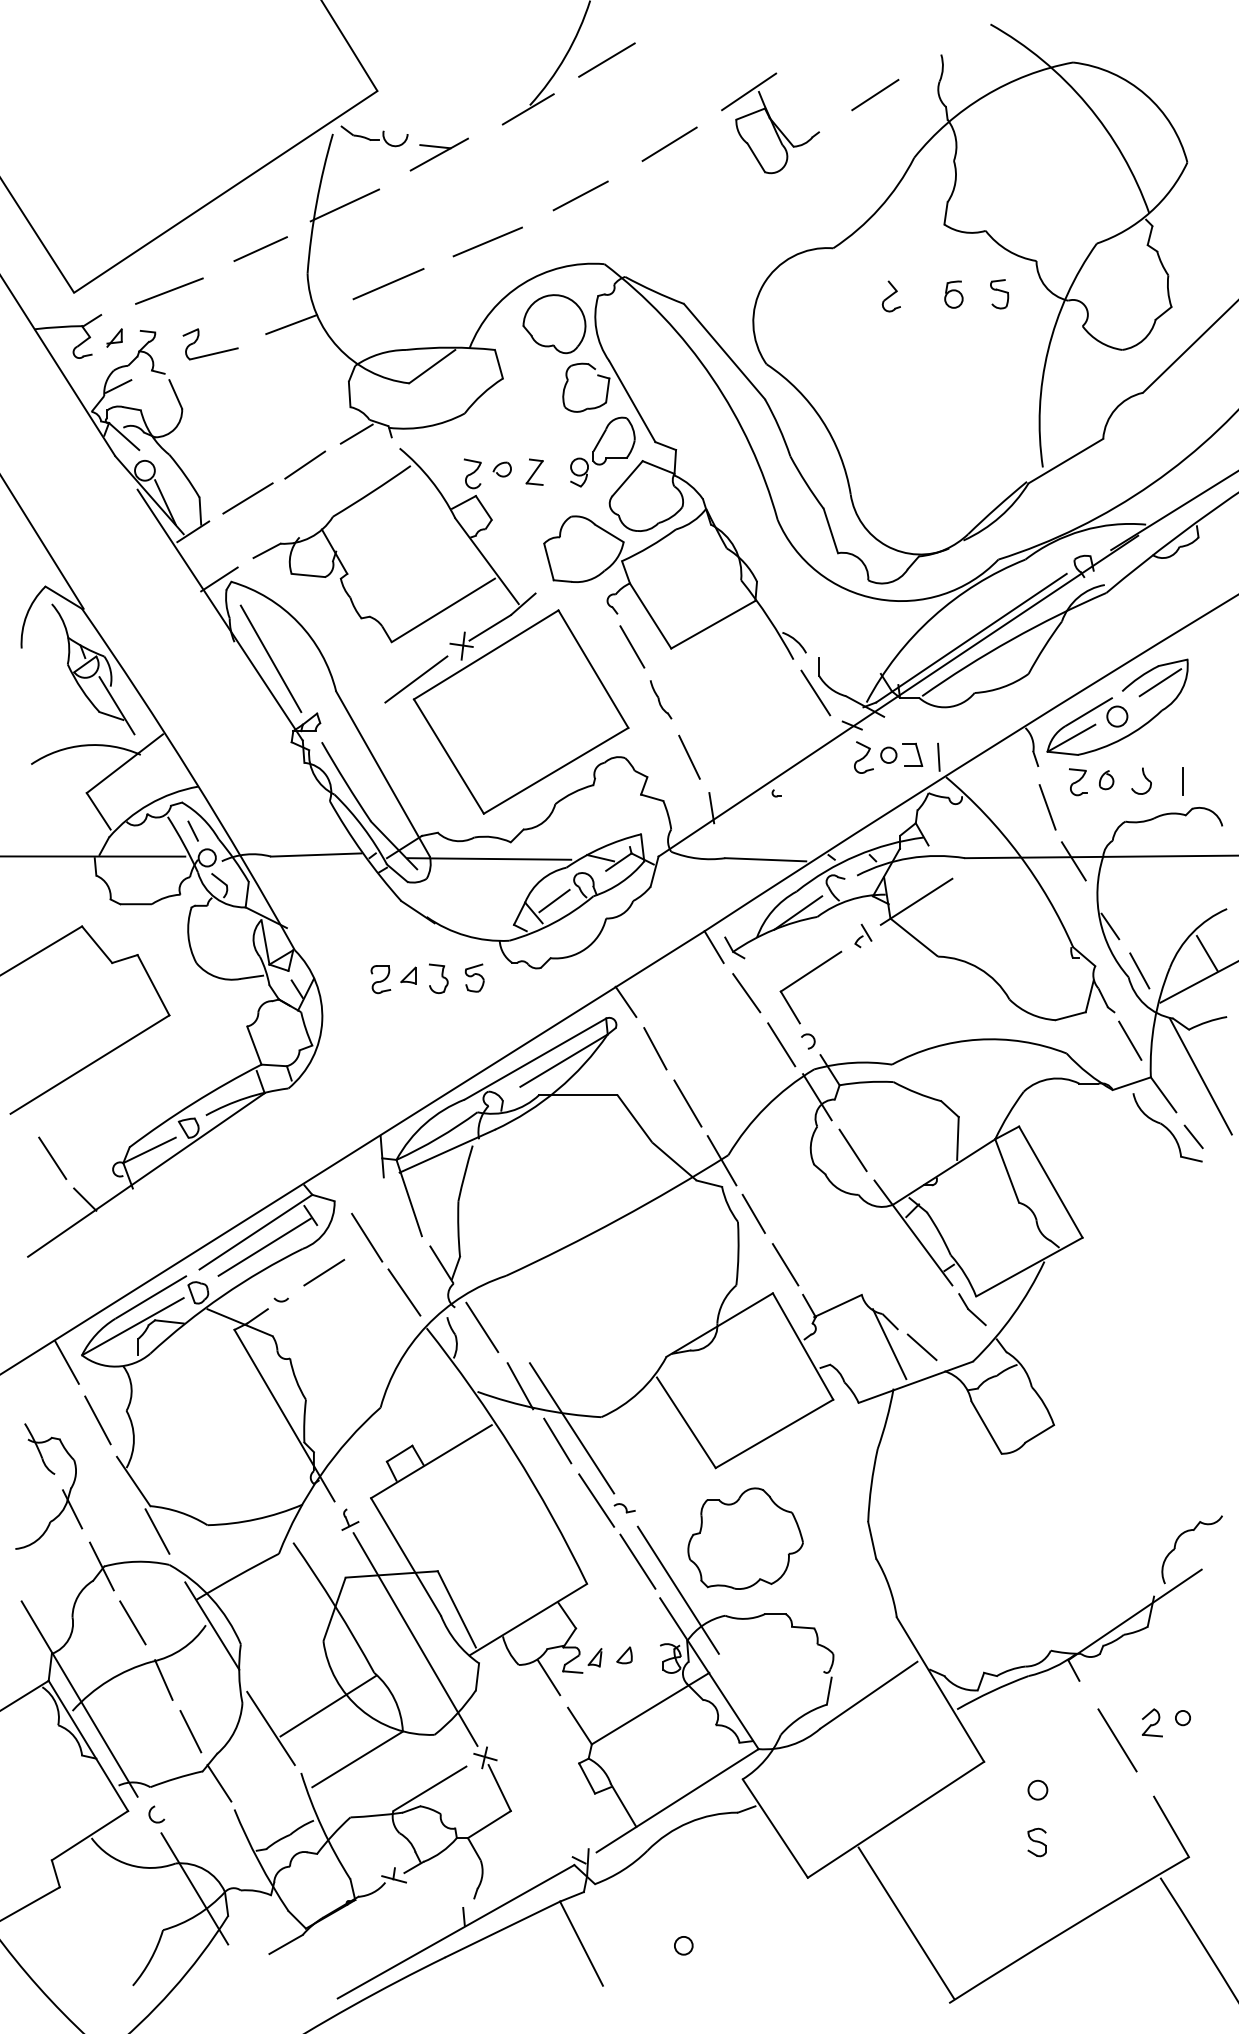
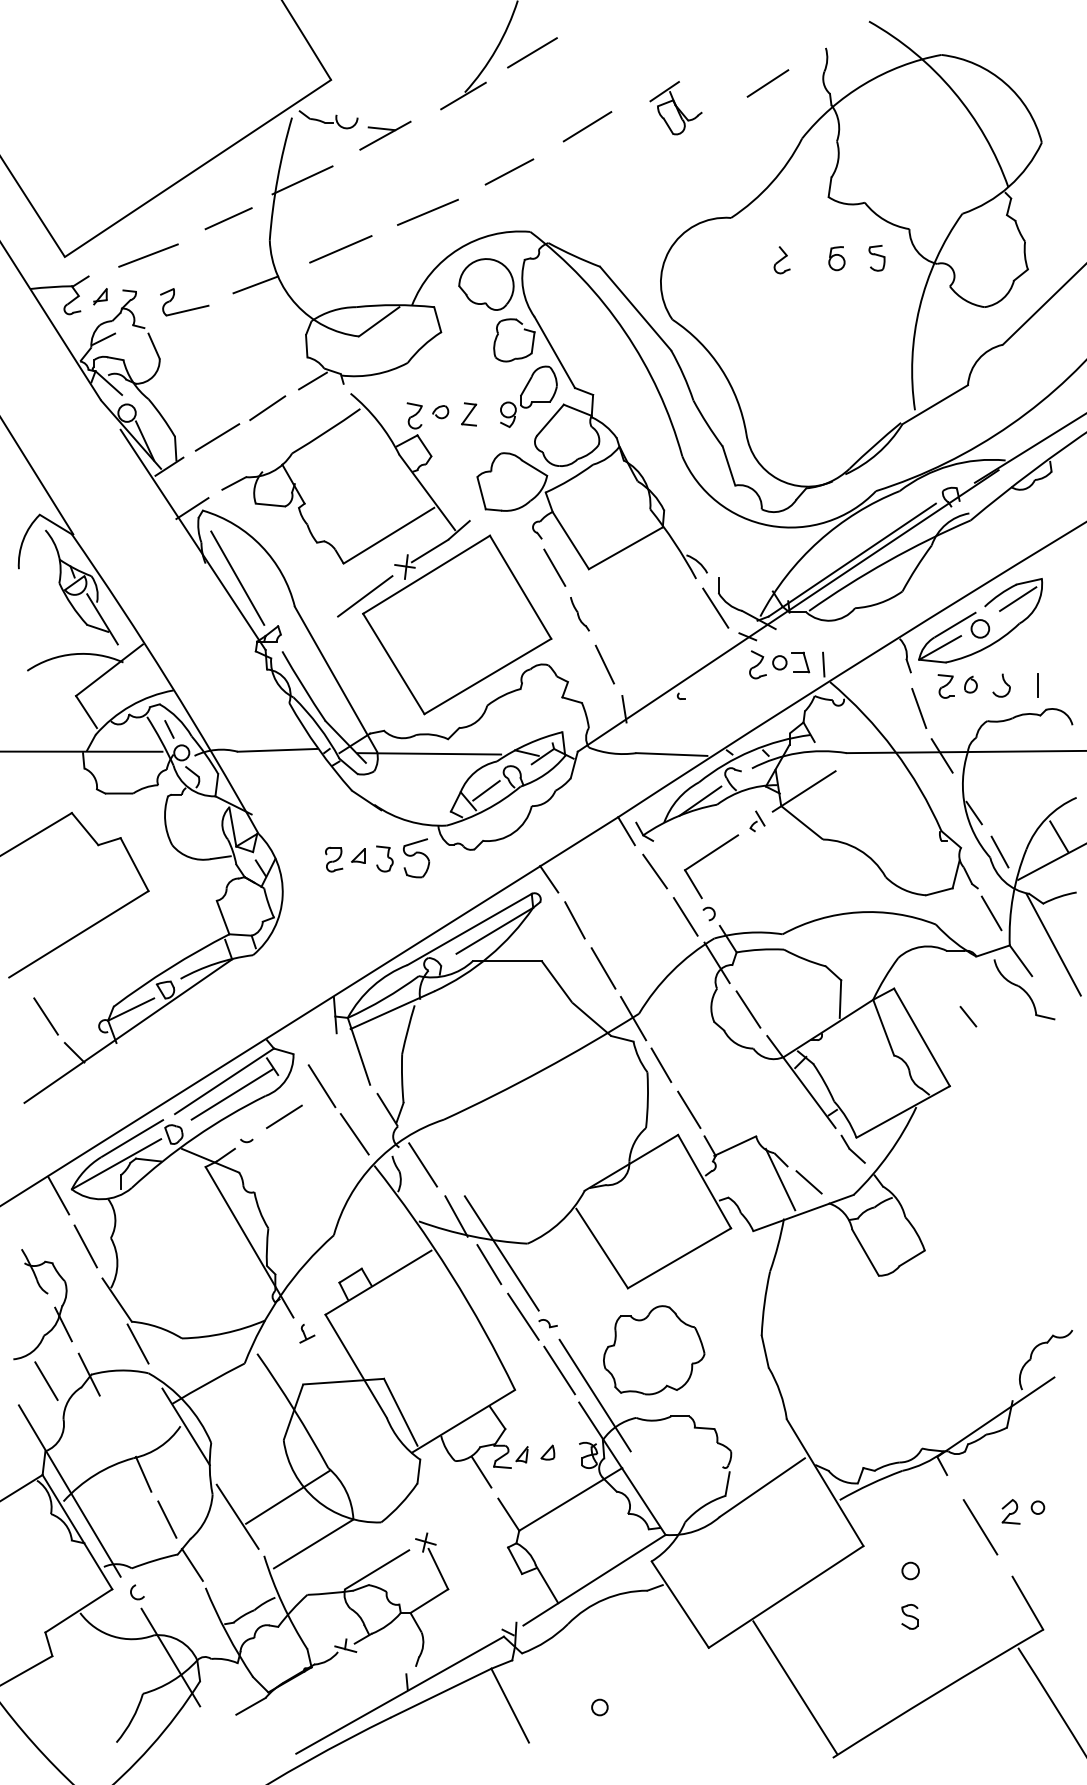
part: (769, 122) -> (675, 107), size x0.6
part: (474, 978) -> (416, 858), size x1.6
line: (1193, 1136) -> (968, 1016), moved
line: (132, 1622) -> (46, 1380), moved
line: (415, 1639) -> (364, 1438), removed

